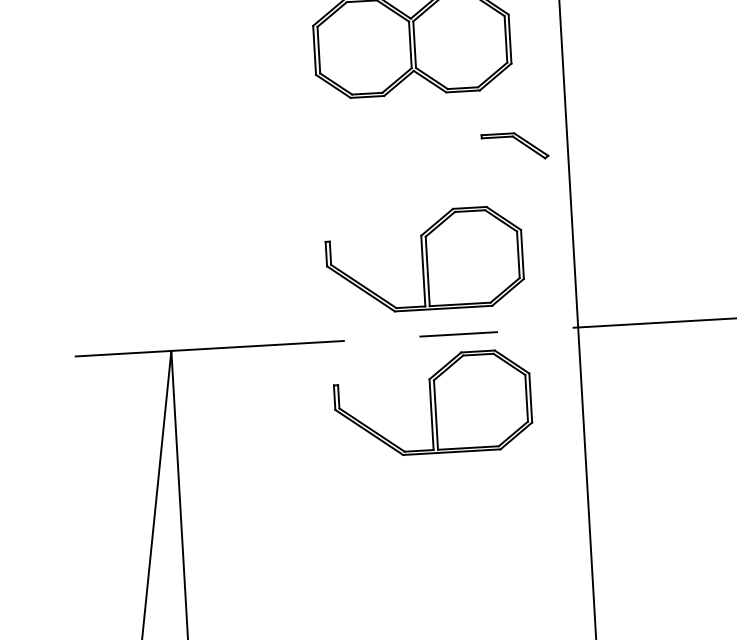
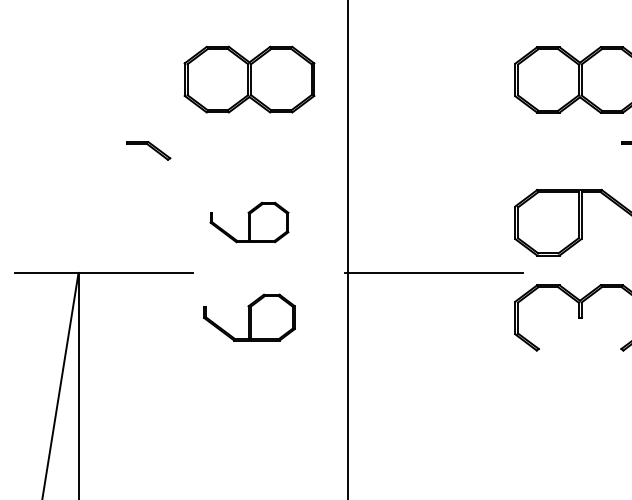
part: (514, 145) -> (148, 150), moved
part: (424, 260) -> (249, 222), size x0.6
line: (457, 333) -> (268, 272), removed
part: (432, 403) -> (249, 317), size x0.7

